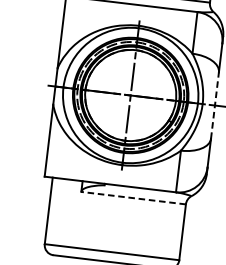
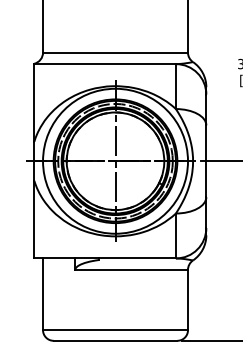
line: (215, 105) -> (206, 161), dashed -> solid
line: (133, 198) -> (131, 270), dashed -> solid

